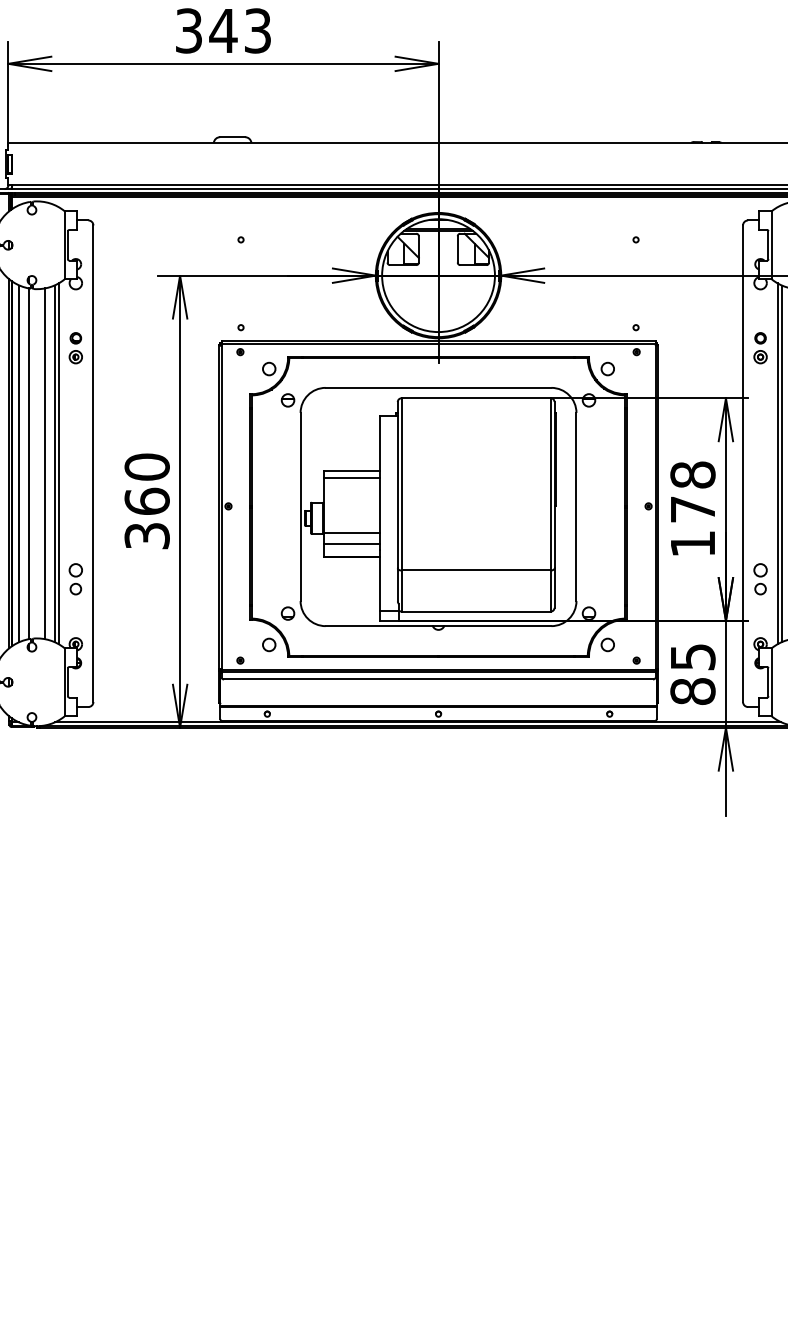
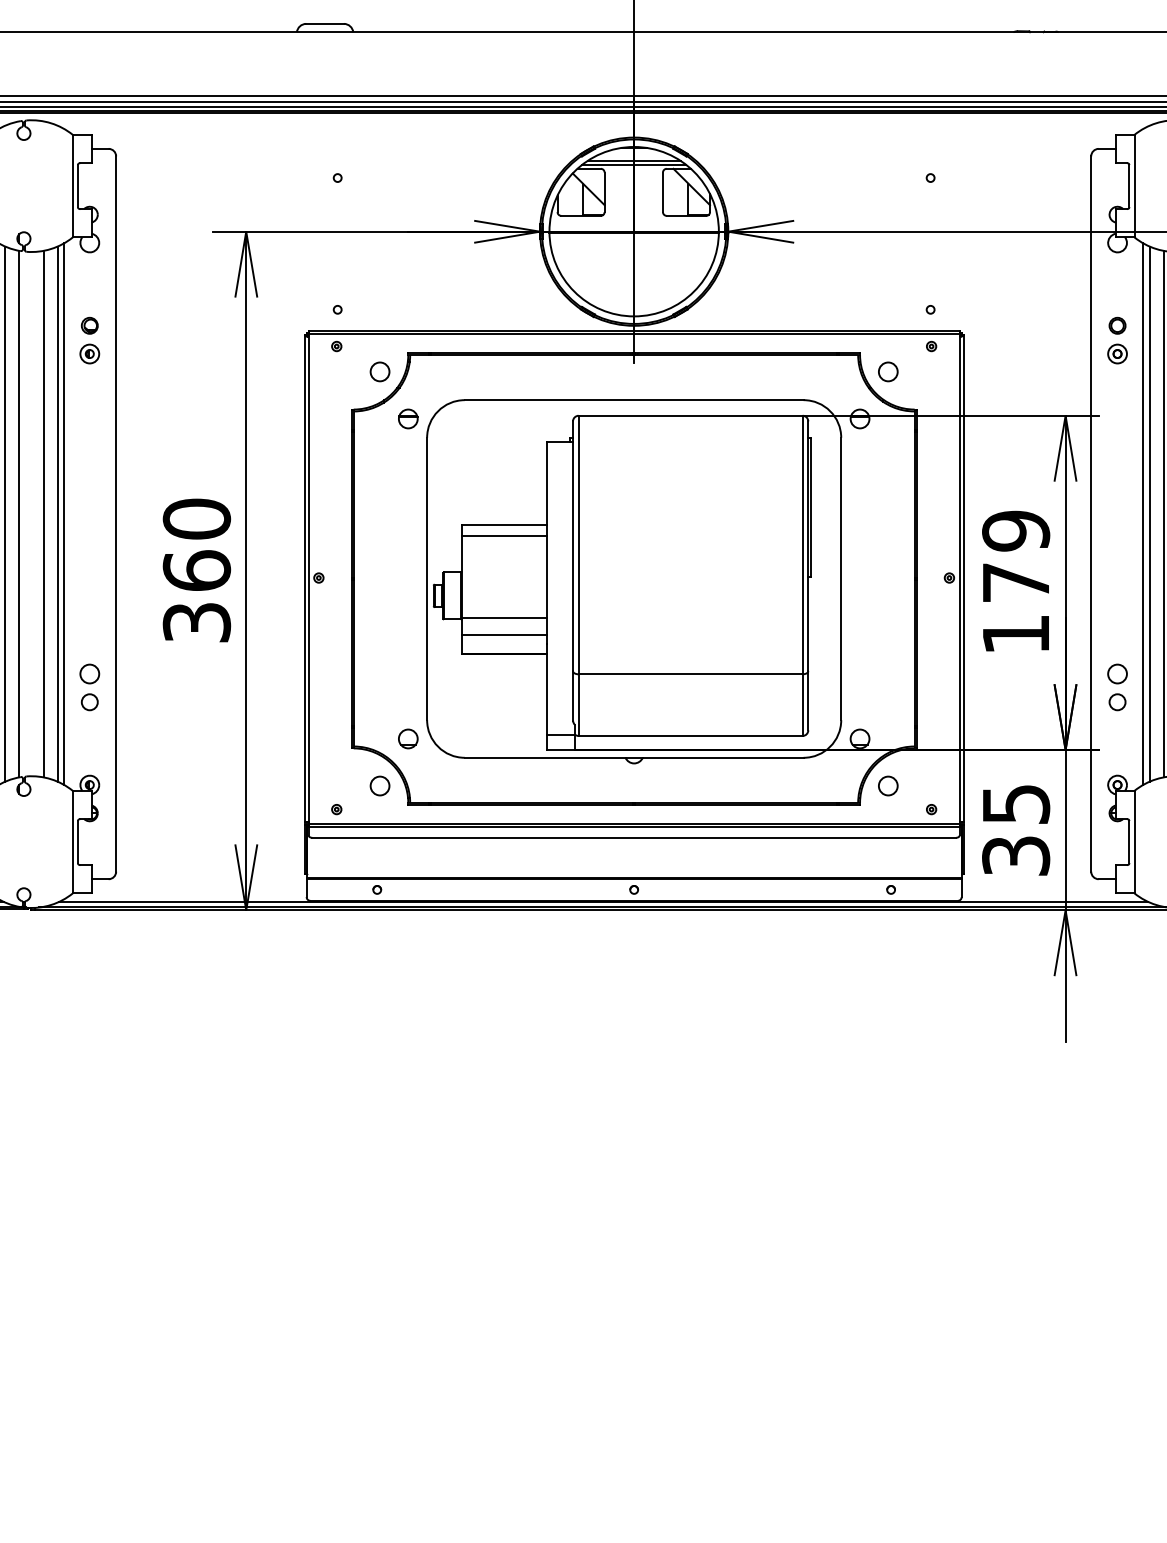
text: (692, 474) -> (1015, 530), 178 -> 179
text: (692, 691) -> (1015, 855), 85 -> 35

